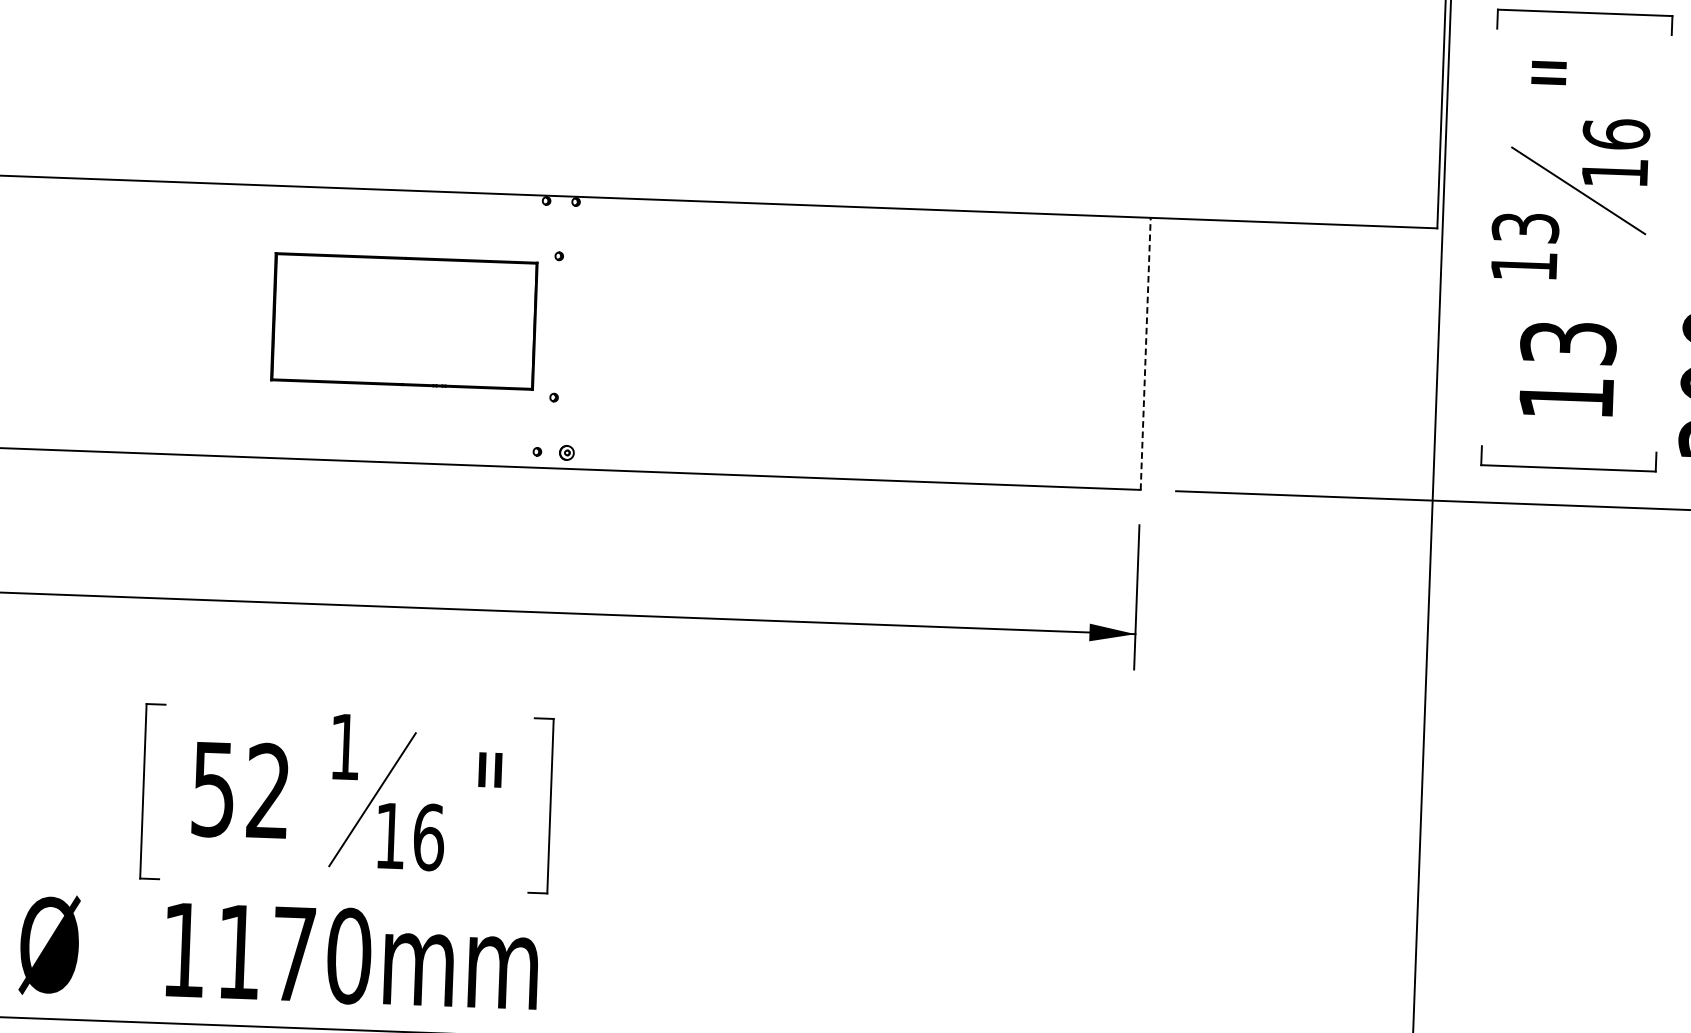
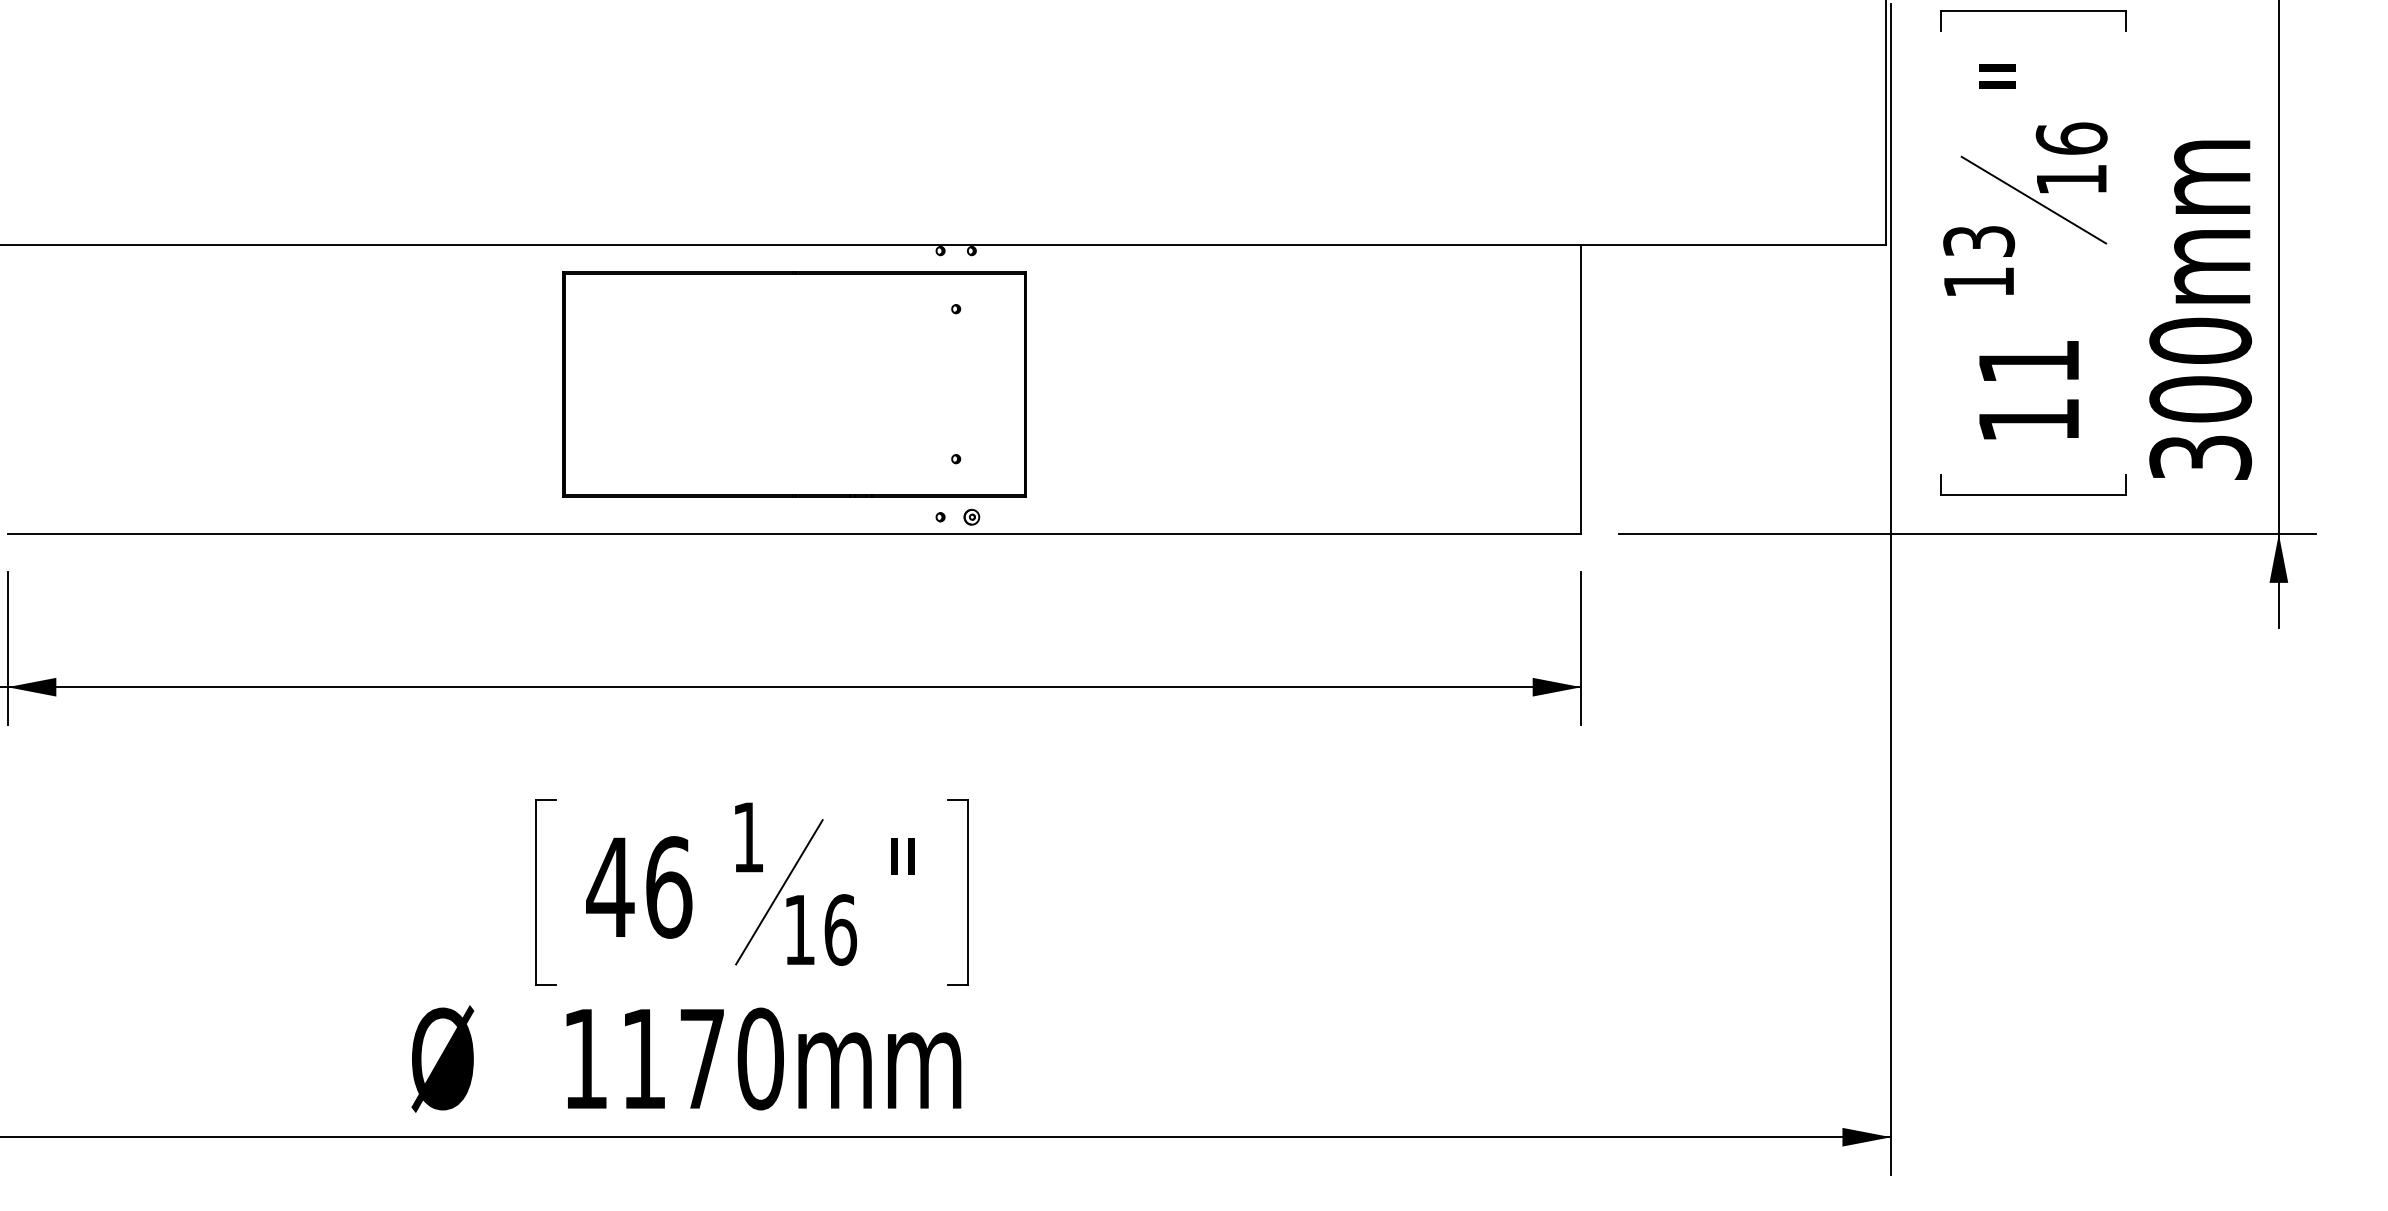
part: (404, 321) -> (794, 384), size x1.67
text: (1568, 342) -> (2028, 361), 13 -> 11
line: (1145, 353) -> (1581, 389), dashed -> solid
text: (240, 790) -> (639, 887), 52 -> 46

